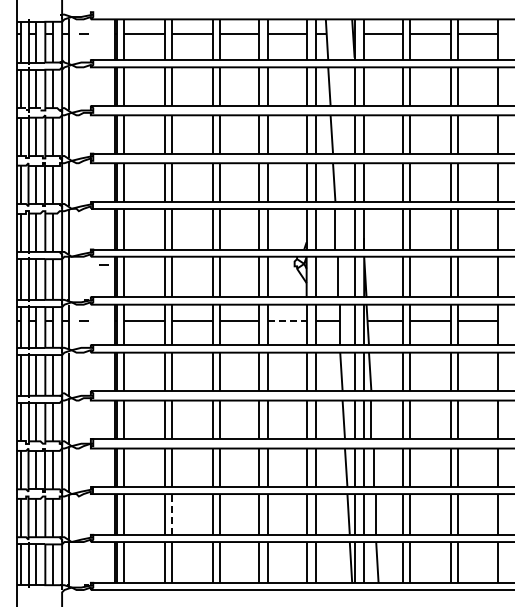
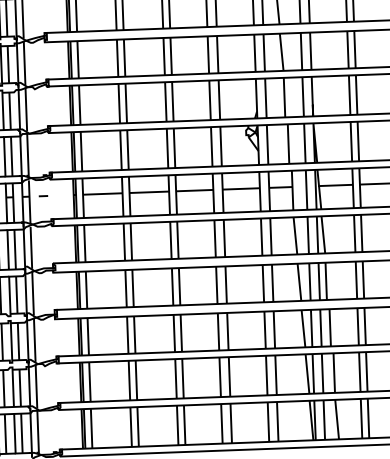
line: (103, 264) -> (60, 140), removed
line: (287, 321) -> (241, 188), dashed -> solid
line: (172, 513) -> (136, 379), dashed -> solid

